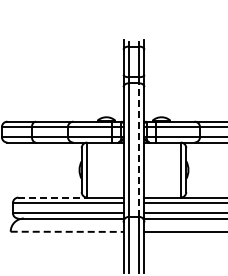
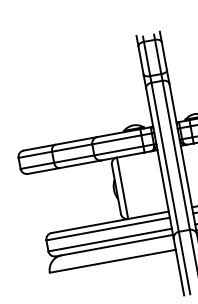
line: (138, 150) -> (175, 155), dashed -> solid
line: (53, 197) -> (90, 225), dashed -> solid
line: (67, 231) -> (113, 260), dashed -> solid

